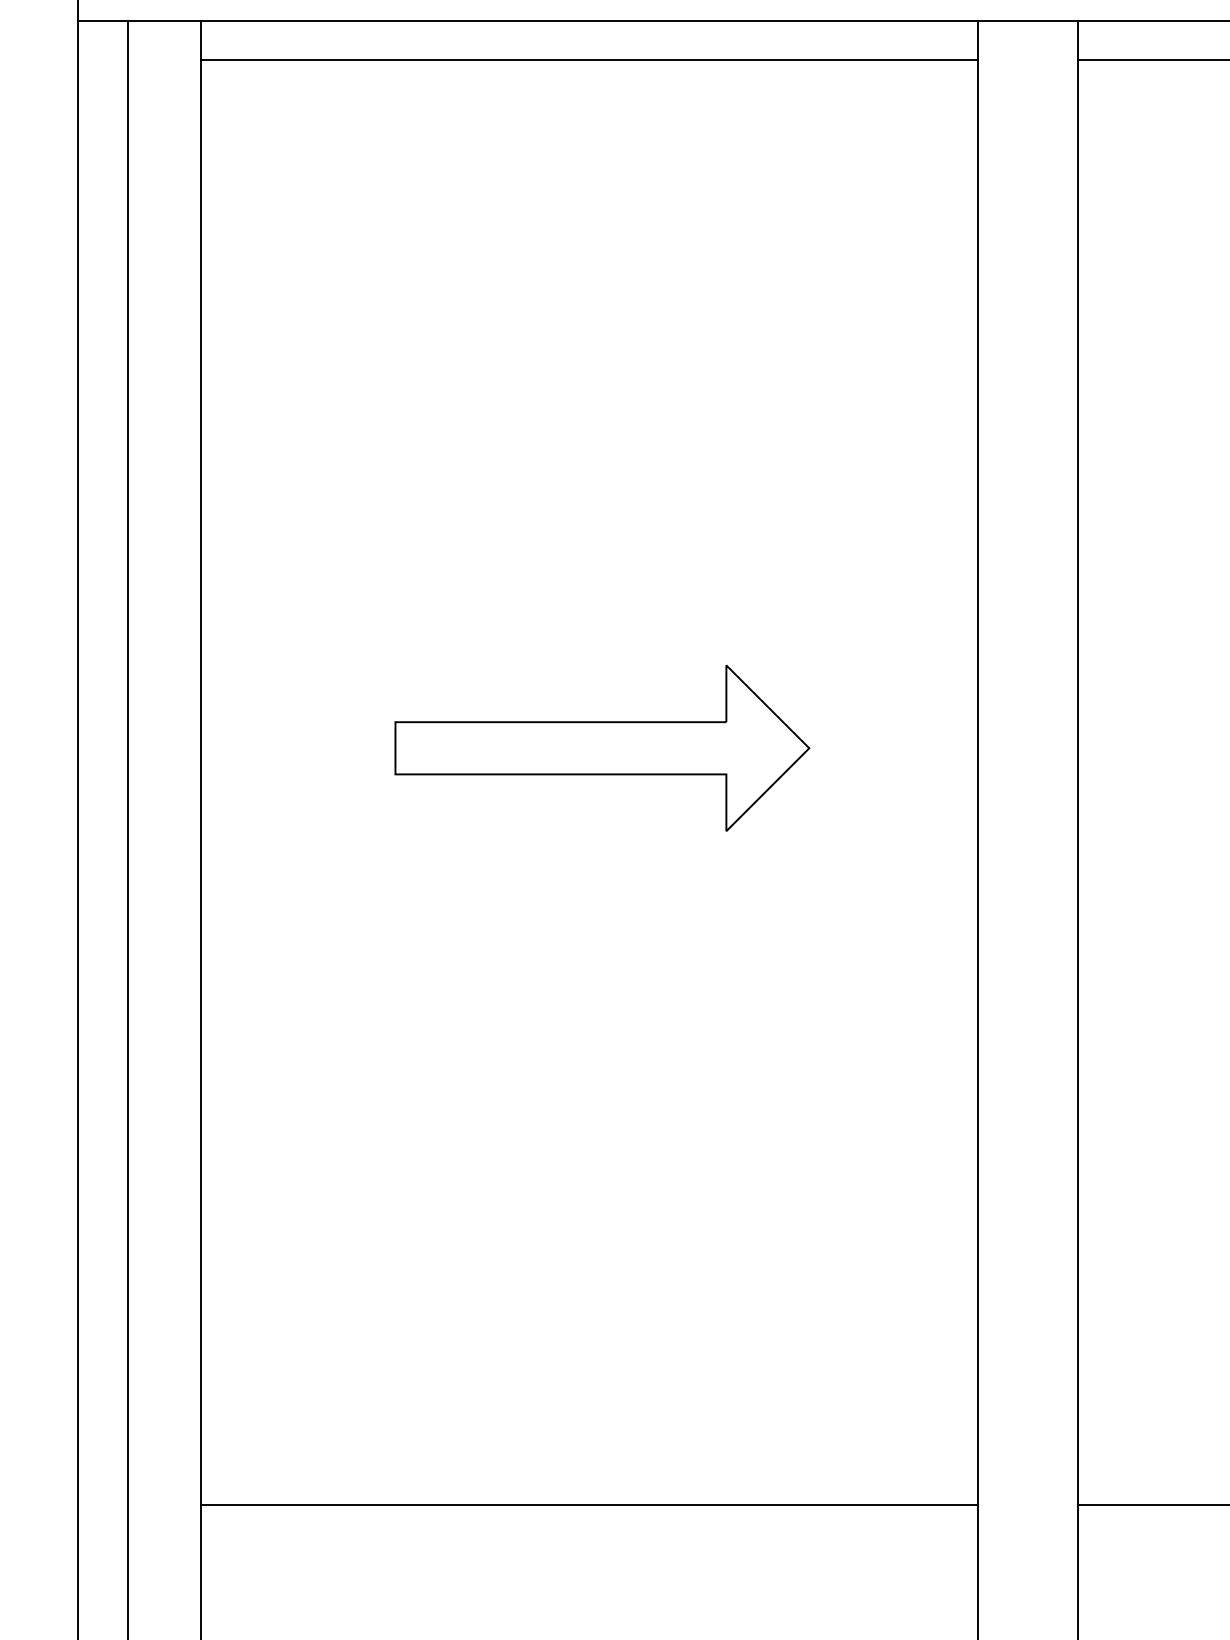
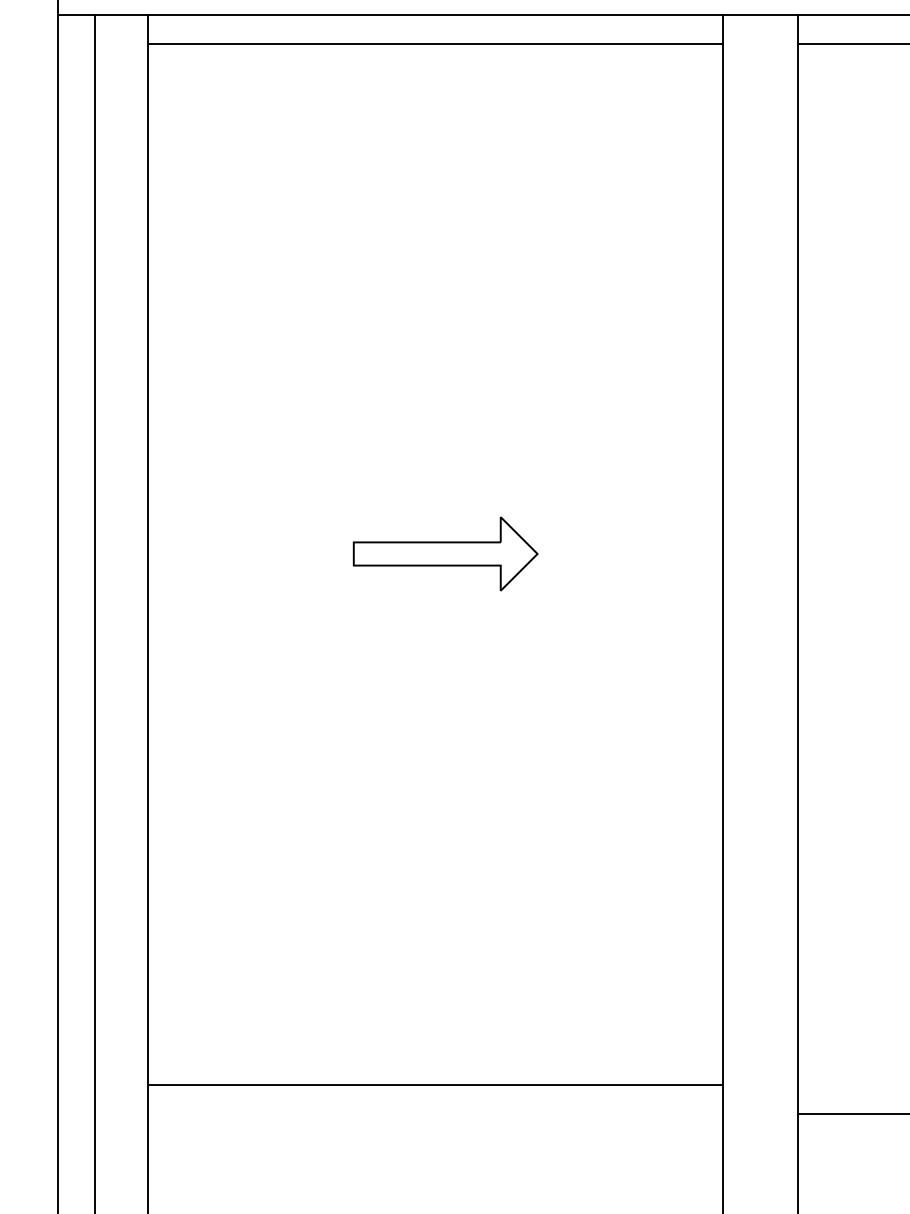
part: (602, 748) -> (445, 554), size x0.6
line: (588, 1505) -> (435, 1085), moved

